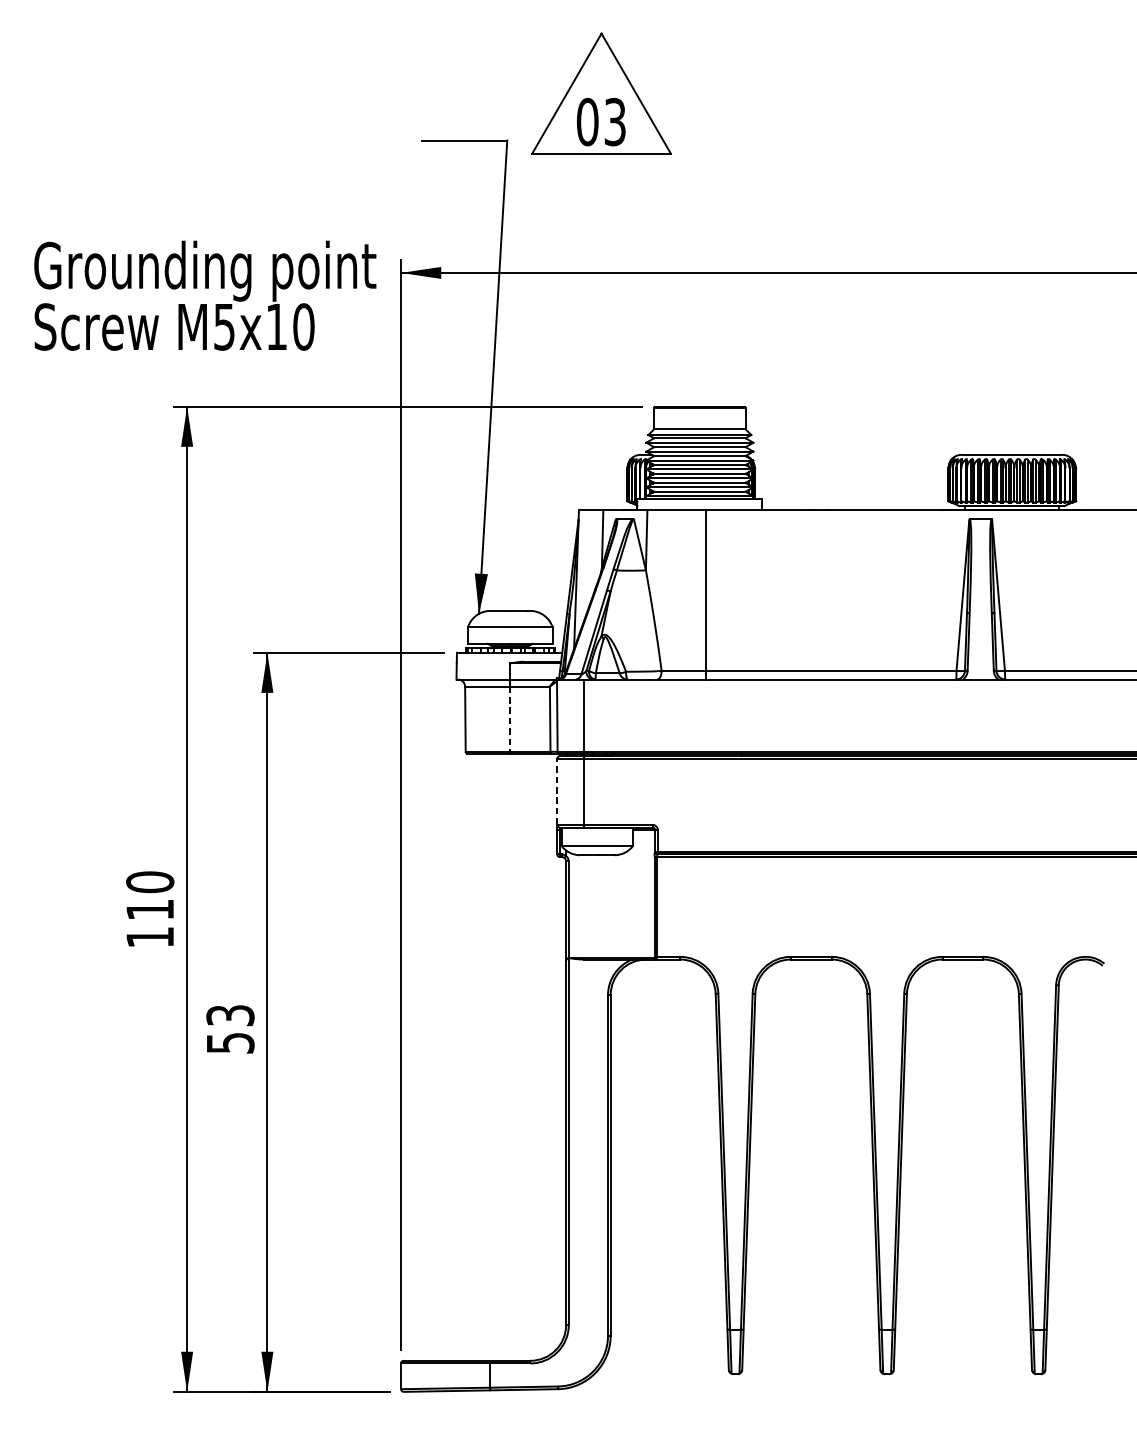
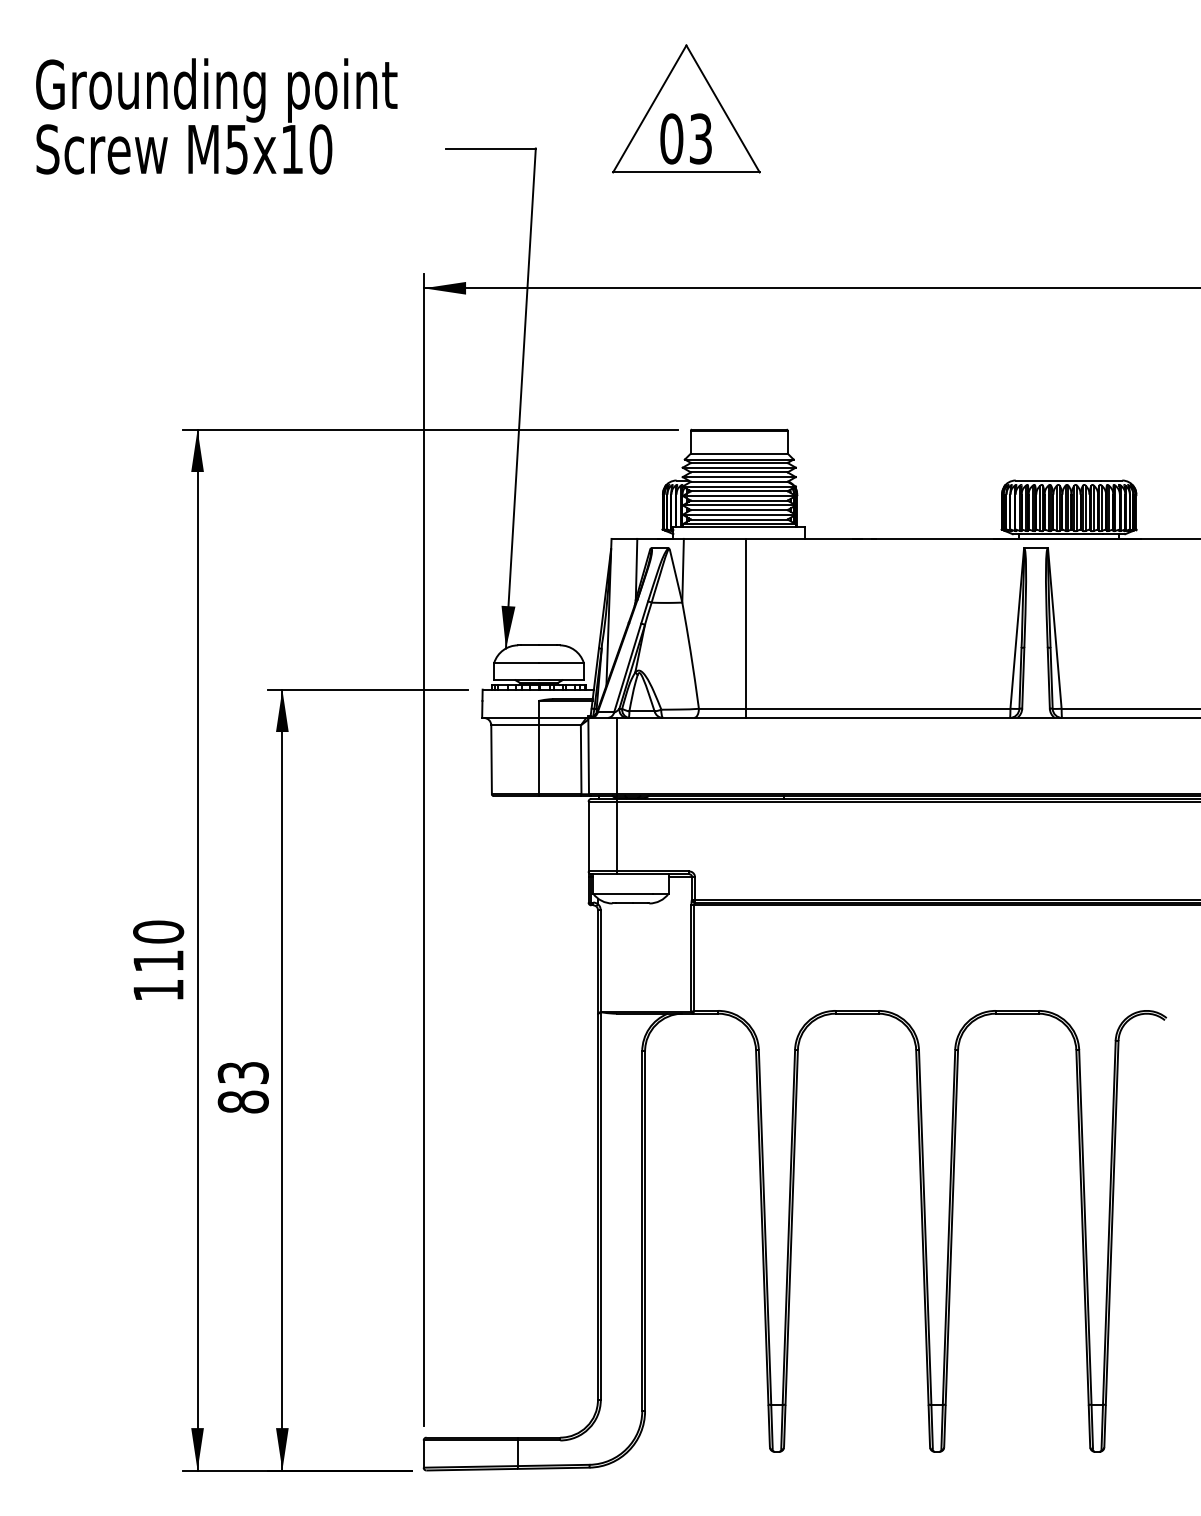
part: (601, 93) -> (686, 108), moved
text: (205, 295) -> (216, 116), moved
line: (510, 719) -> (539, 760), dashed -> solid
line: (557, 791) -> (588, 836), dashed -> solid
text: (229, 1042) -> (242, 1101), 53 -> 83

